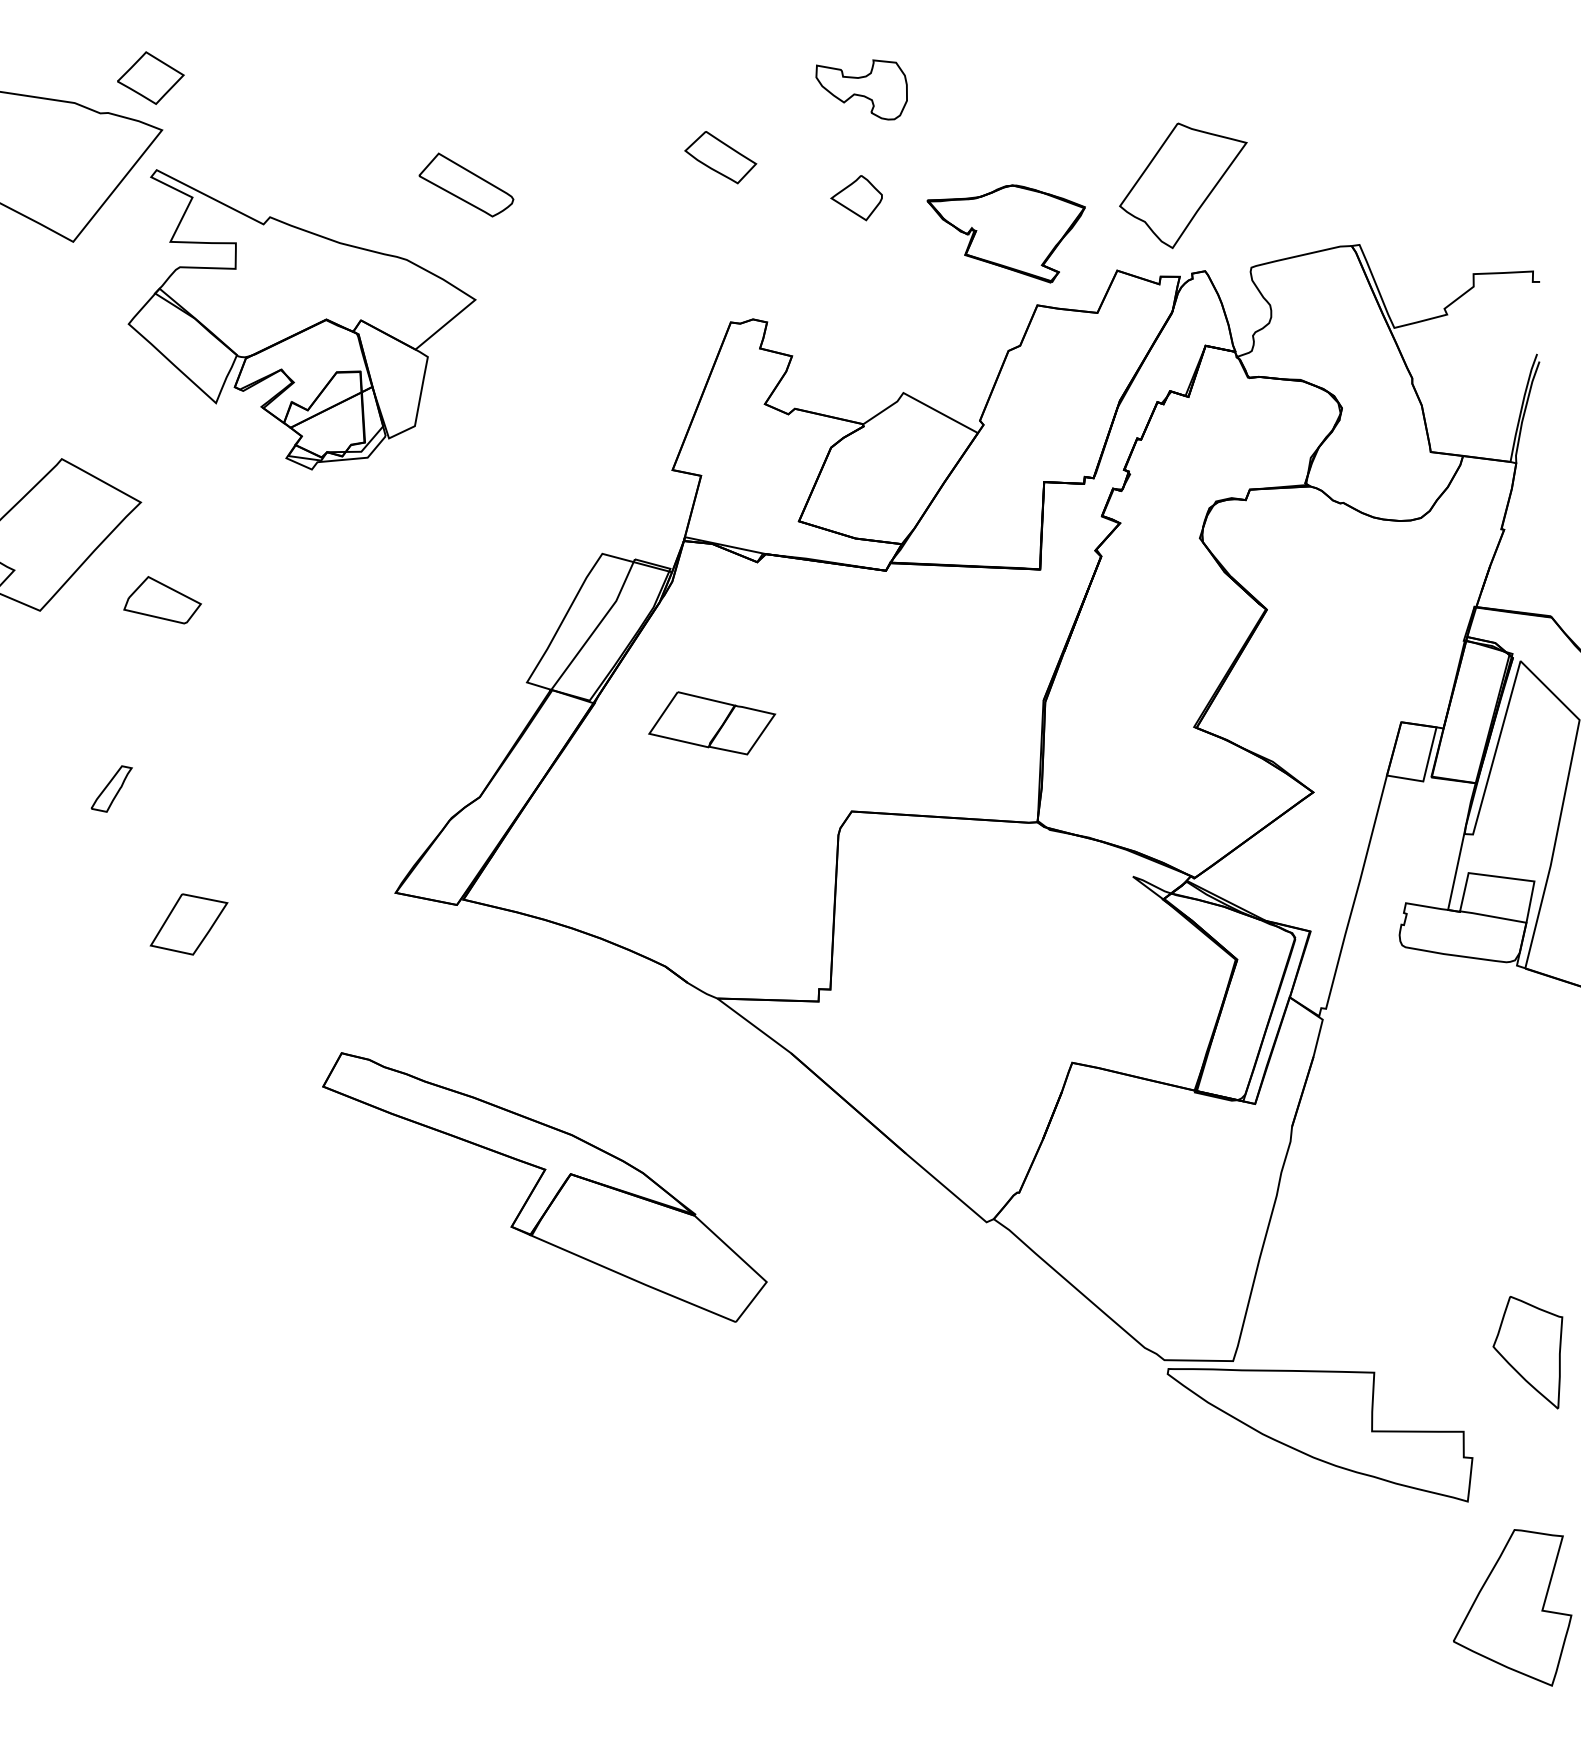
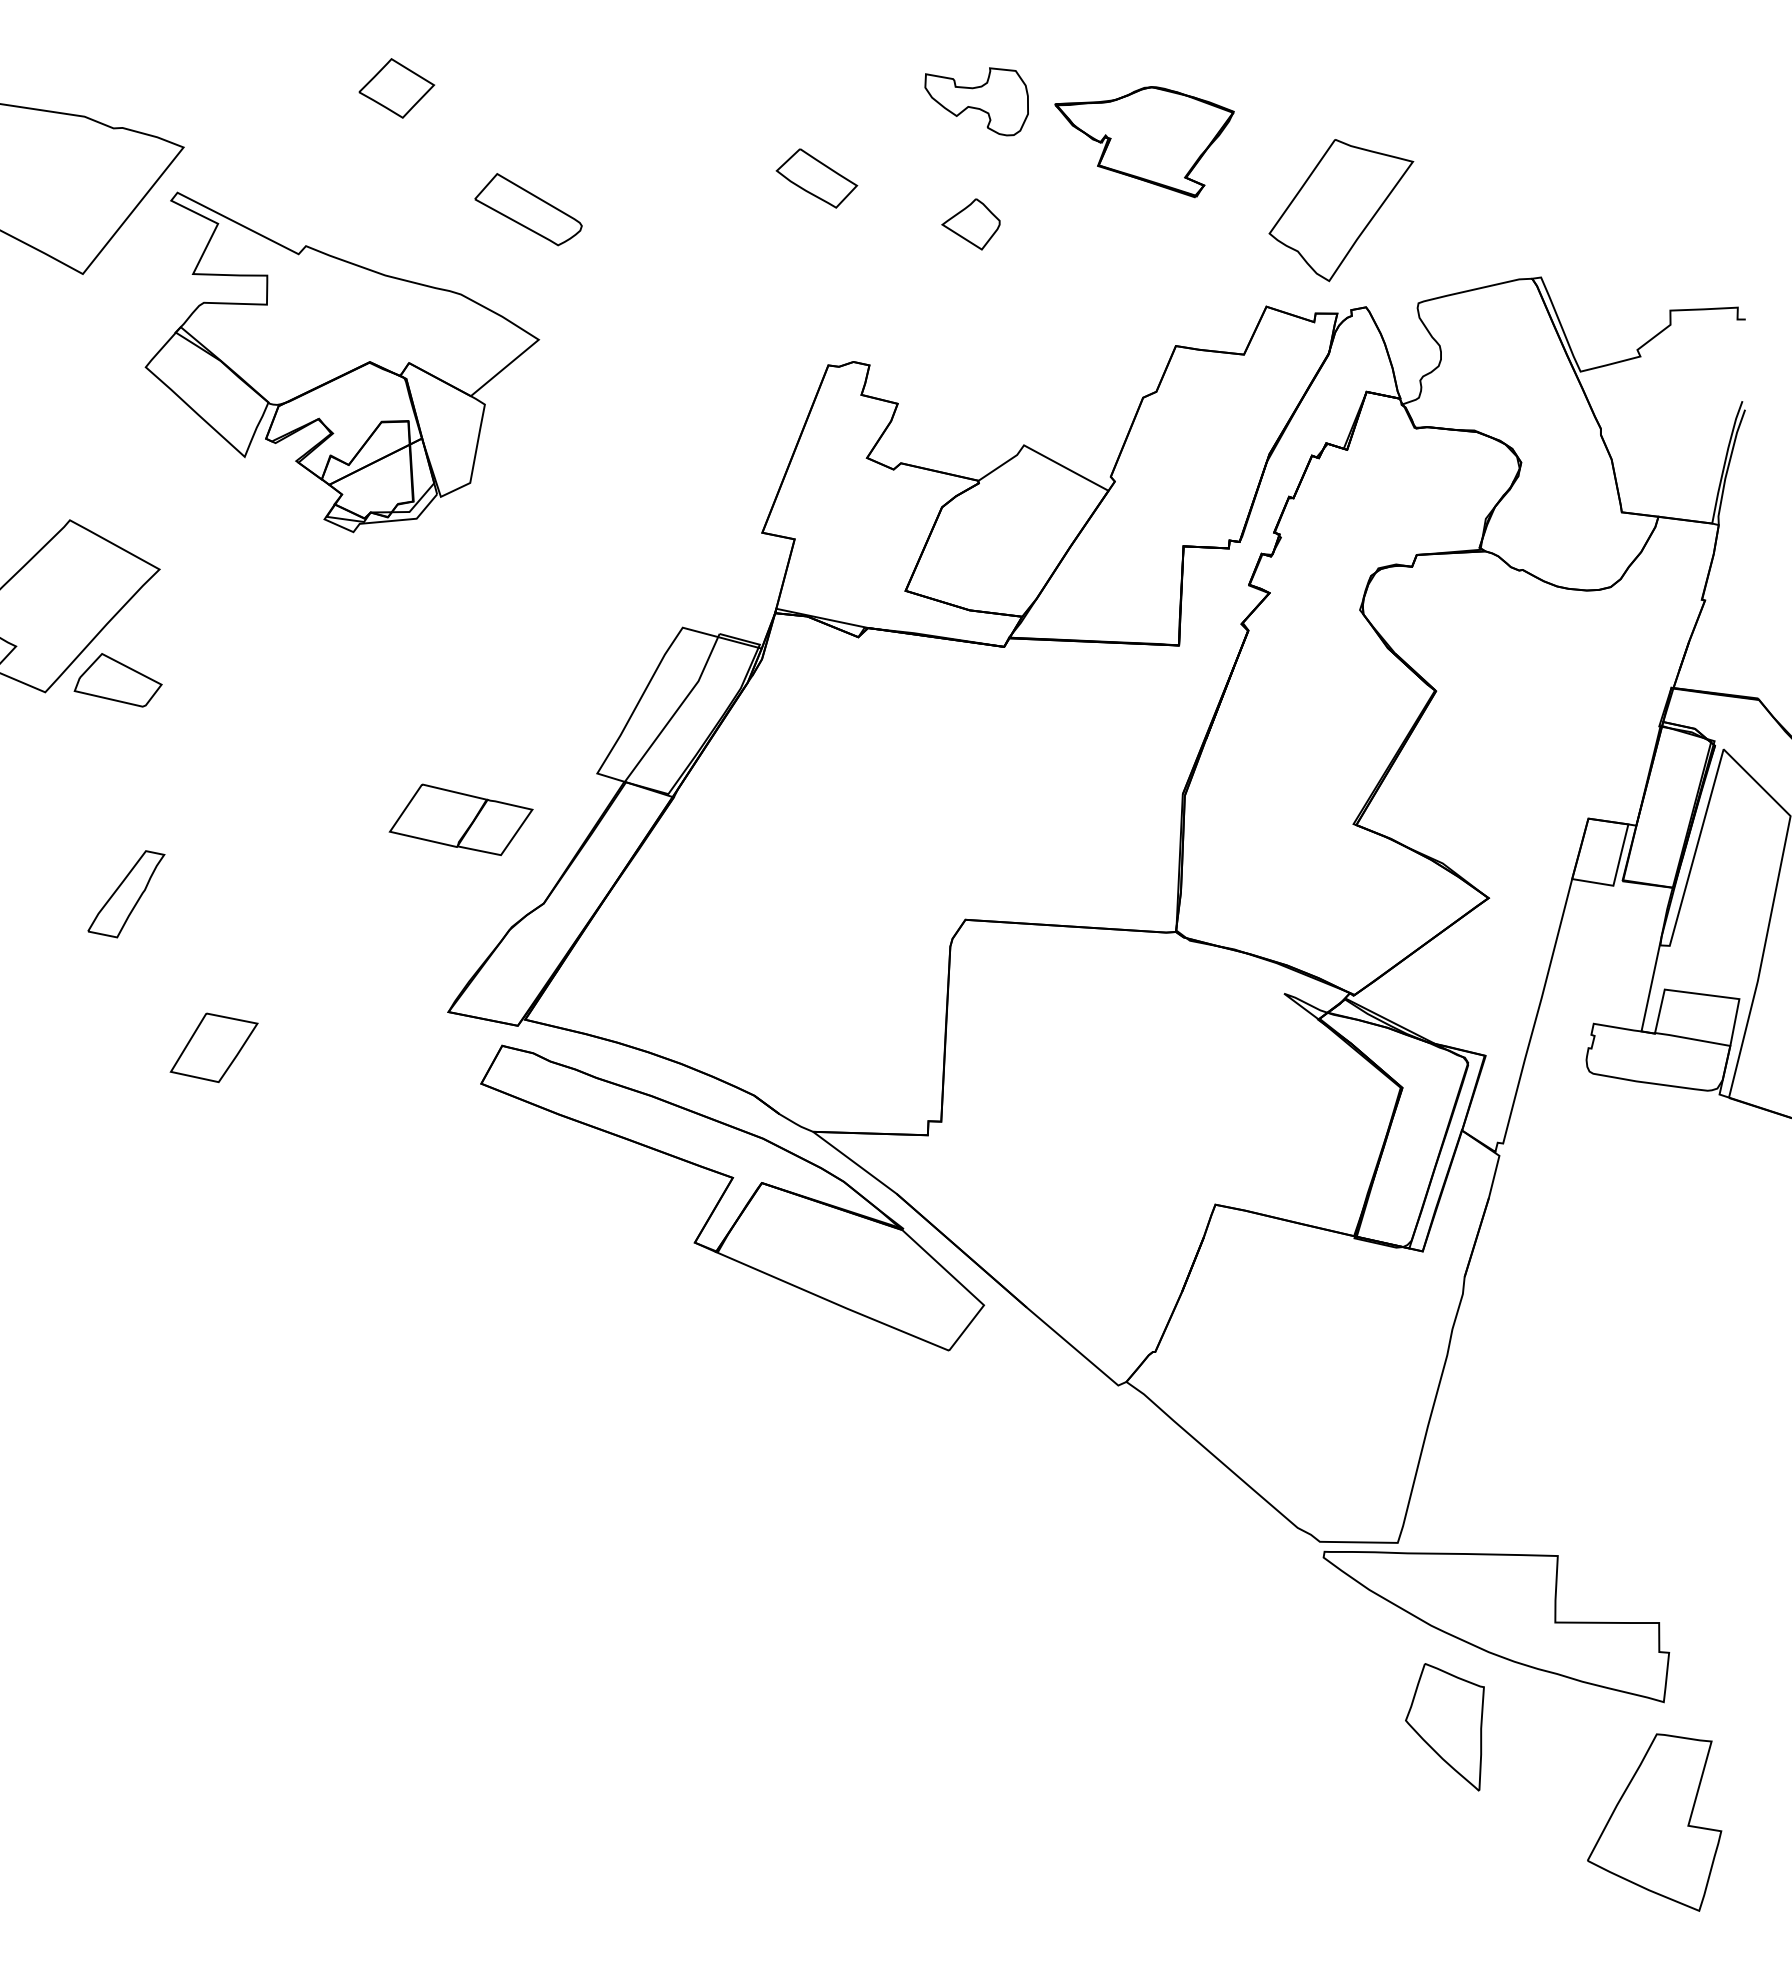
part: (150, 78) -> (396, 88), moved
part: (1006, 234) -> (1144, 142), moved
part: (162, 600) -> (117, 680), moved
part: (711, 723) -> (460, 819), moved
part: (111, 789) -> (126, 894), size x1.67
part: (544, 1186) -> (732, 1197), moved
part: (1527, 1352) -> (1444, 1727), moved
part: (1512, 1607) -> (1654, 1822), moved

